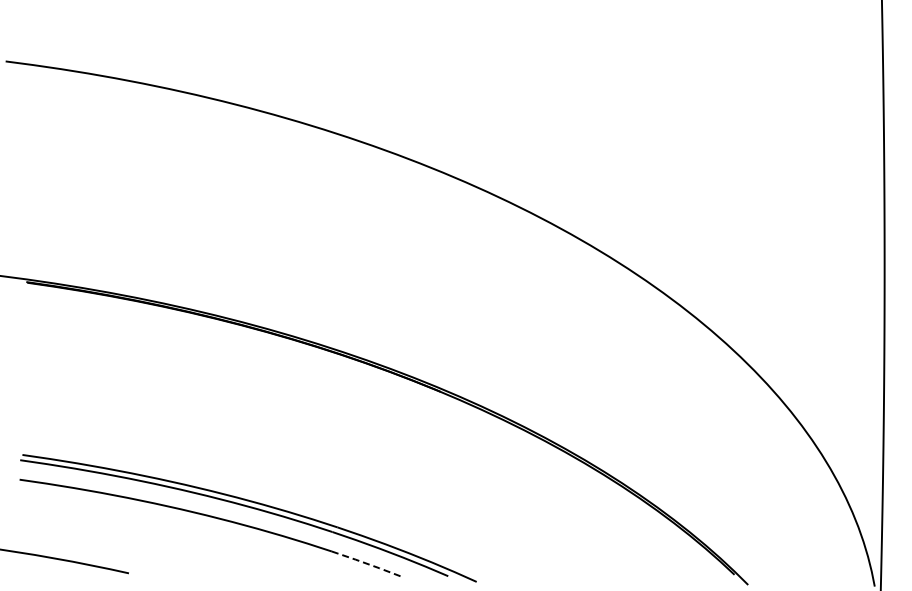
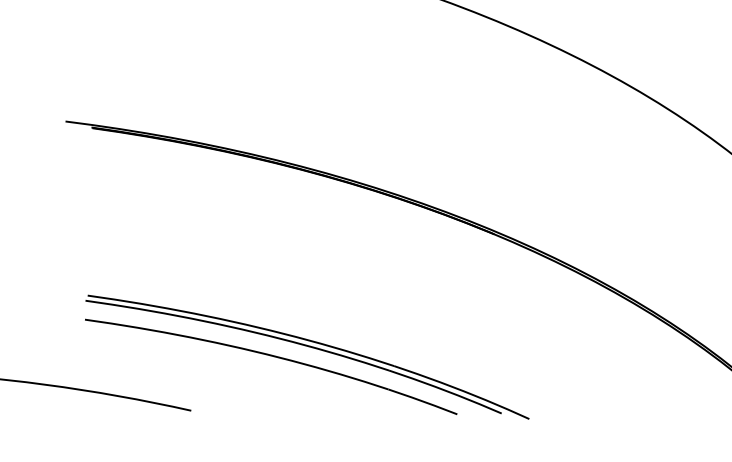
line: (367, 563) -> (423, 401), dashed -> solid

